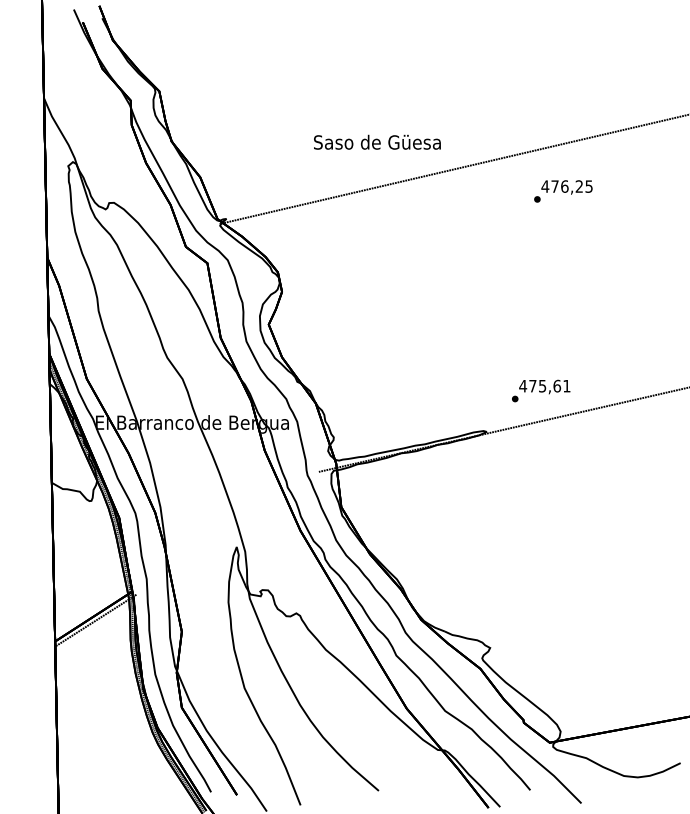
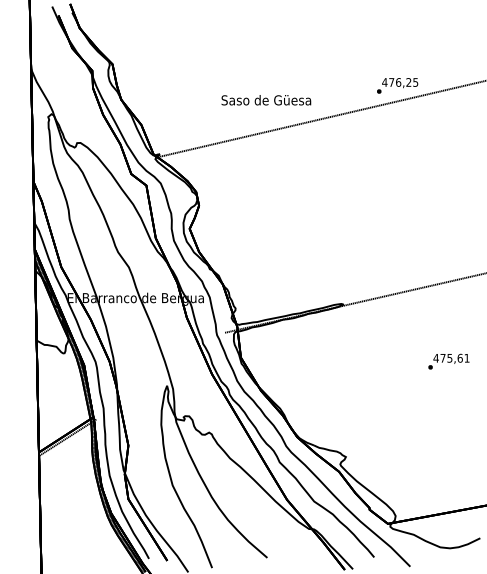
text: (563, 190) -> (397, 85), moved
text: (540, 390) -> (448, 361), moved

